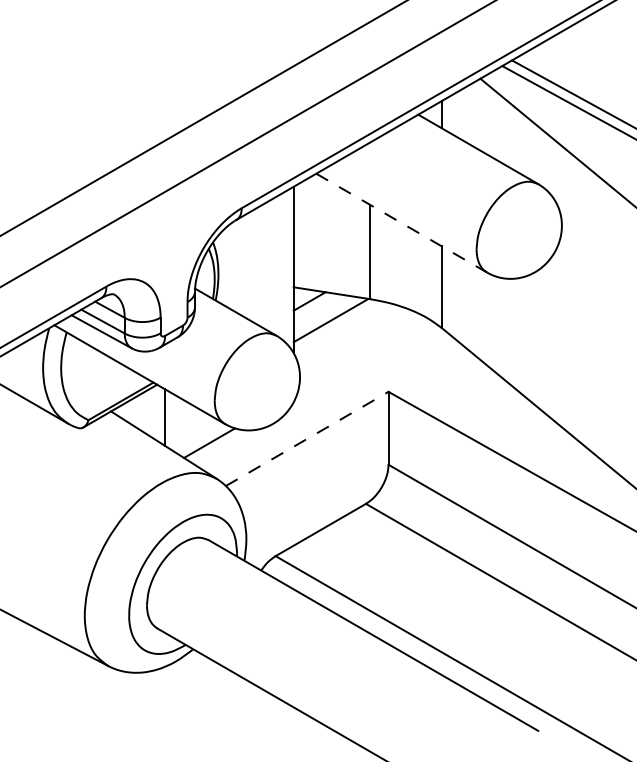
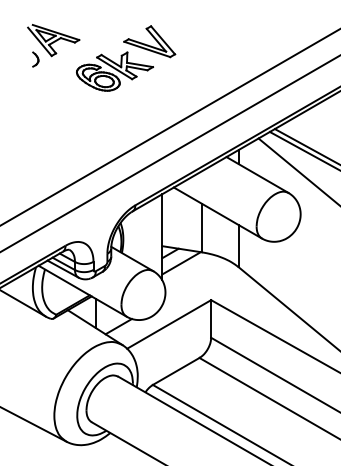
line: (400, 224) -> (217, 213), dashed -> solid
line: (307, 439) -> (169, 324), dashed -> solid

